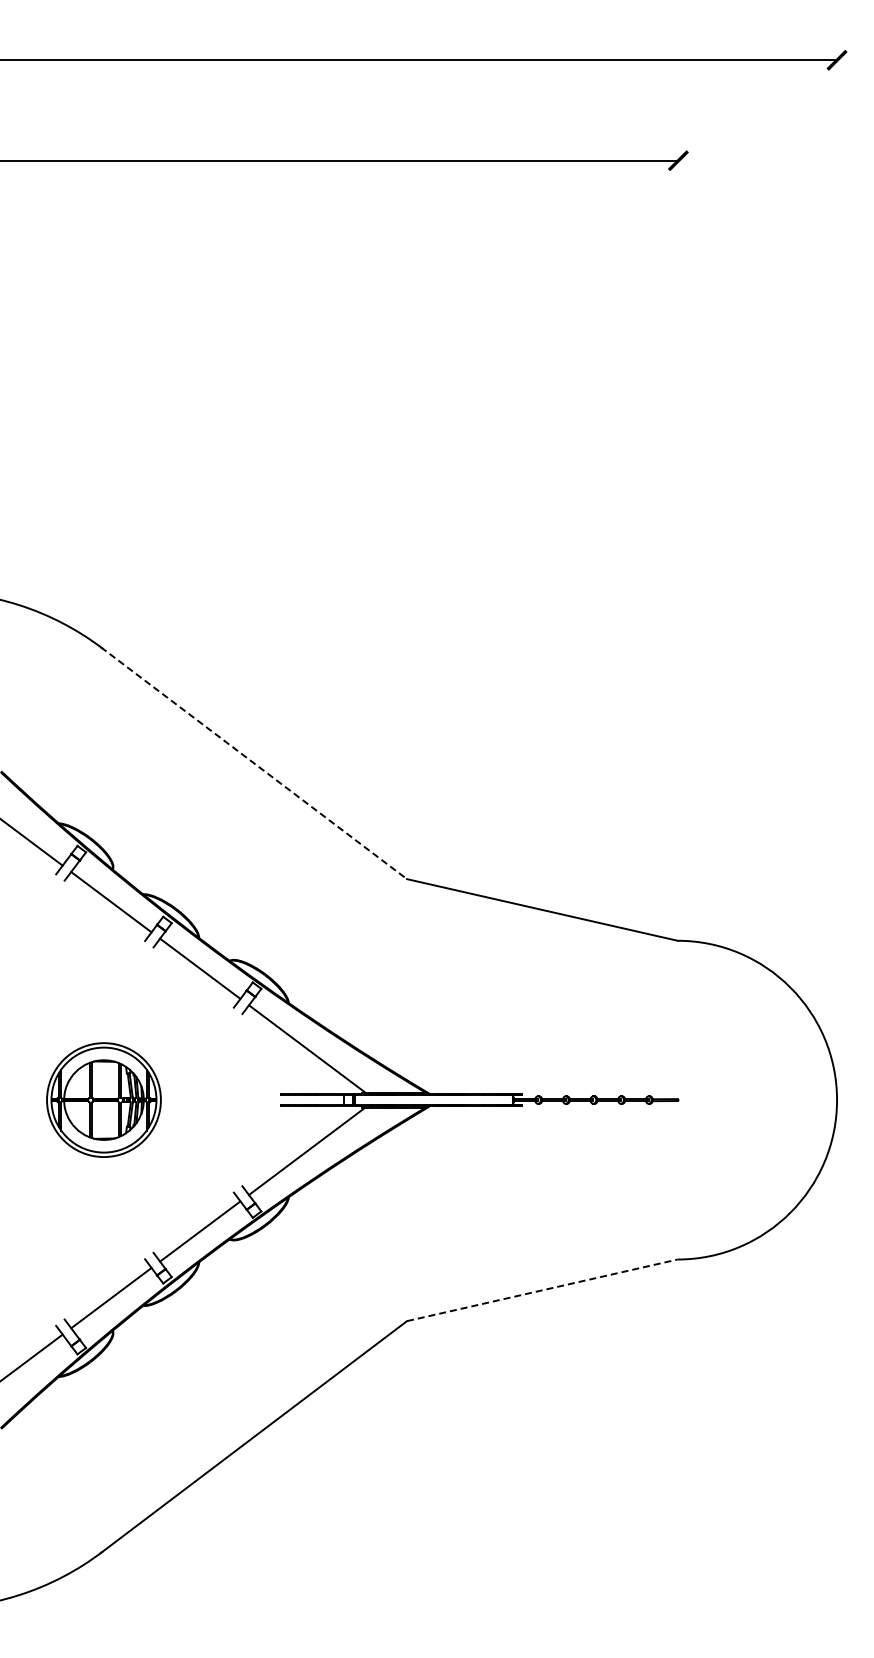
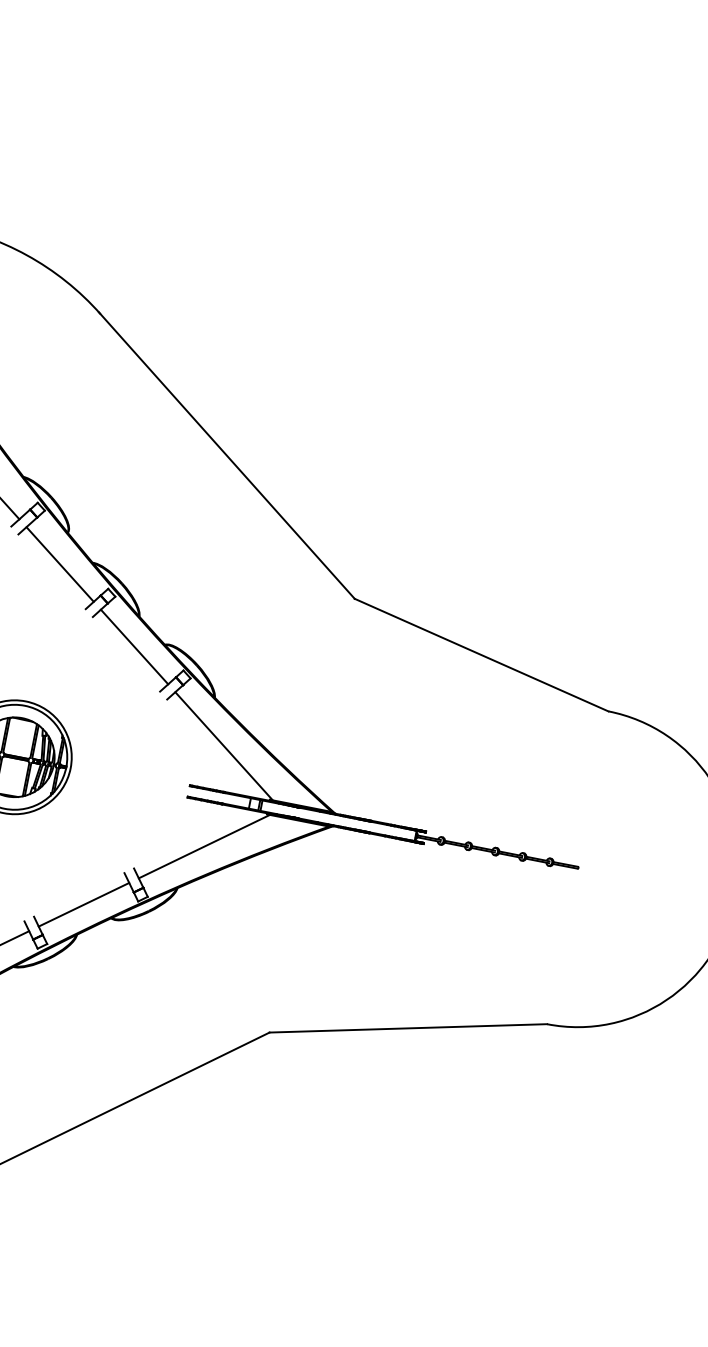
line: (254, 763) -> (227, 455), dashed -> solid
line: (542, 1290) -> (408, 1028), dashed -> solid

